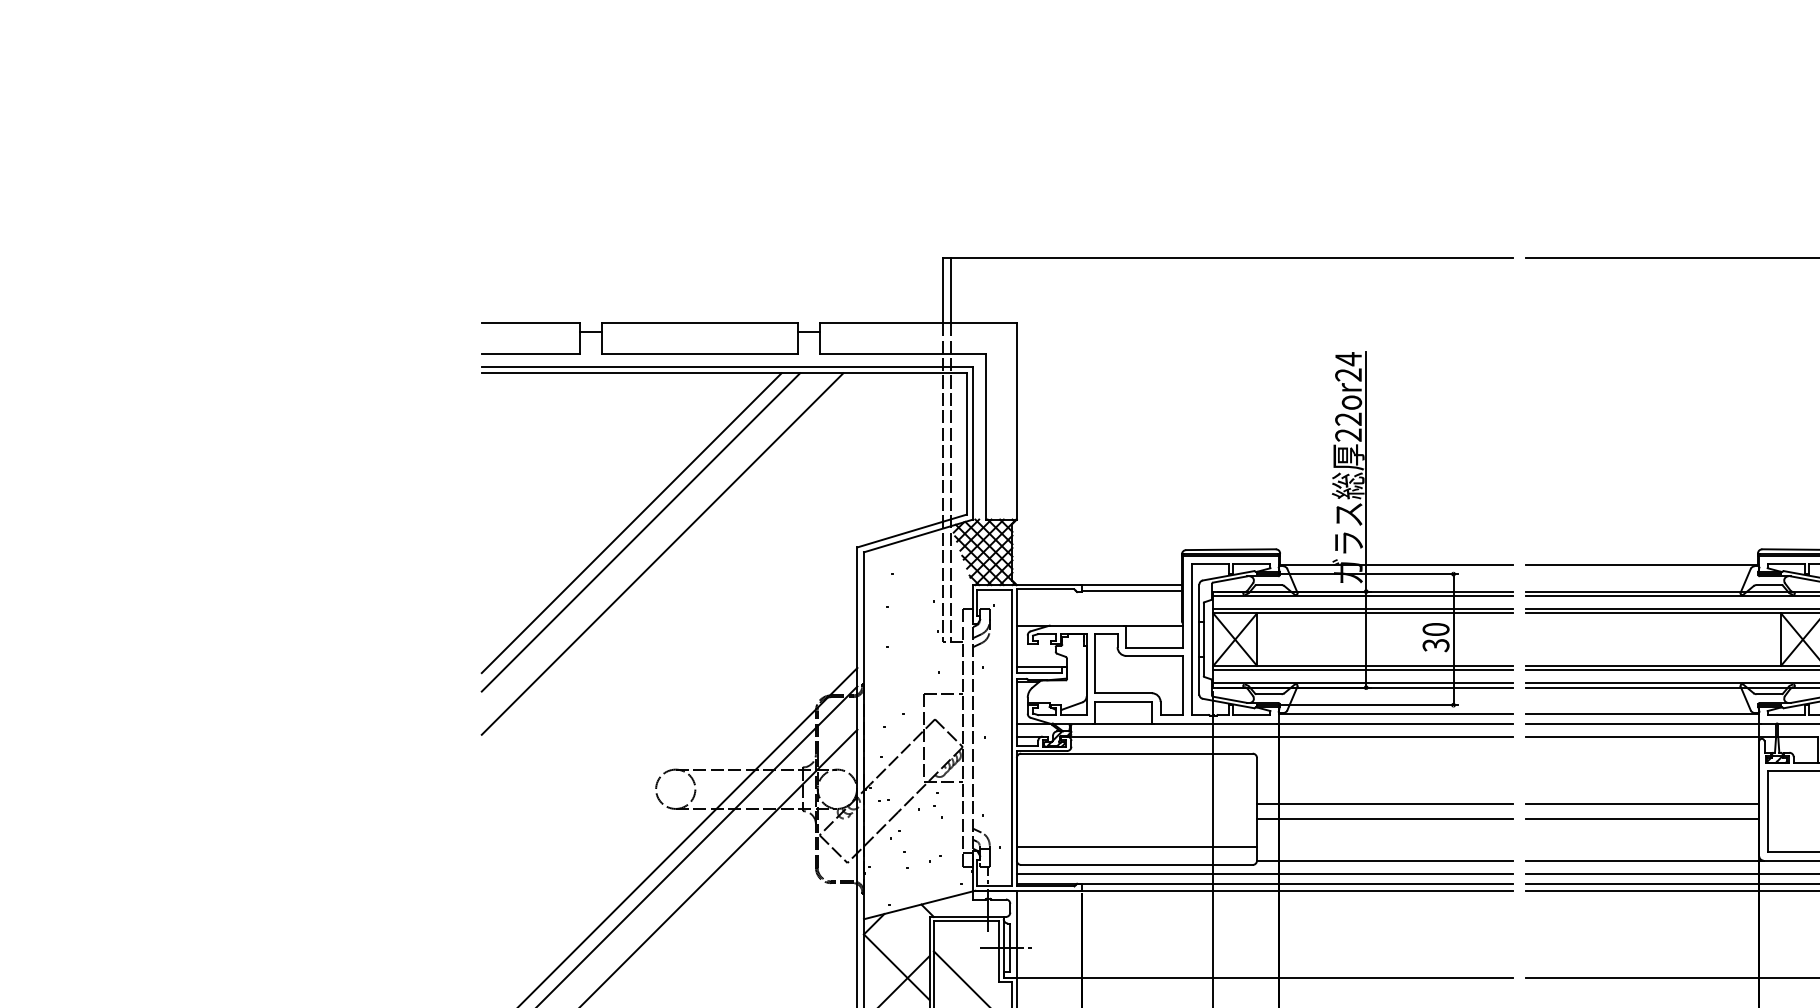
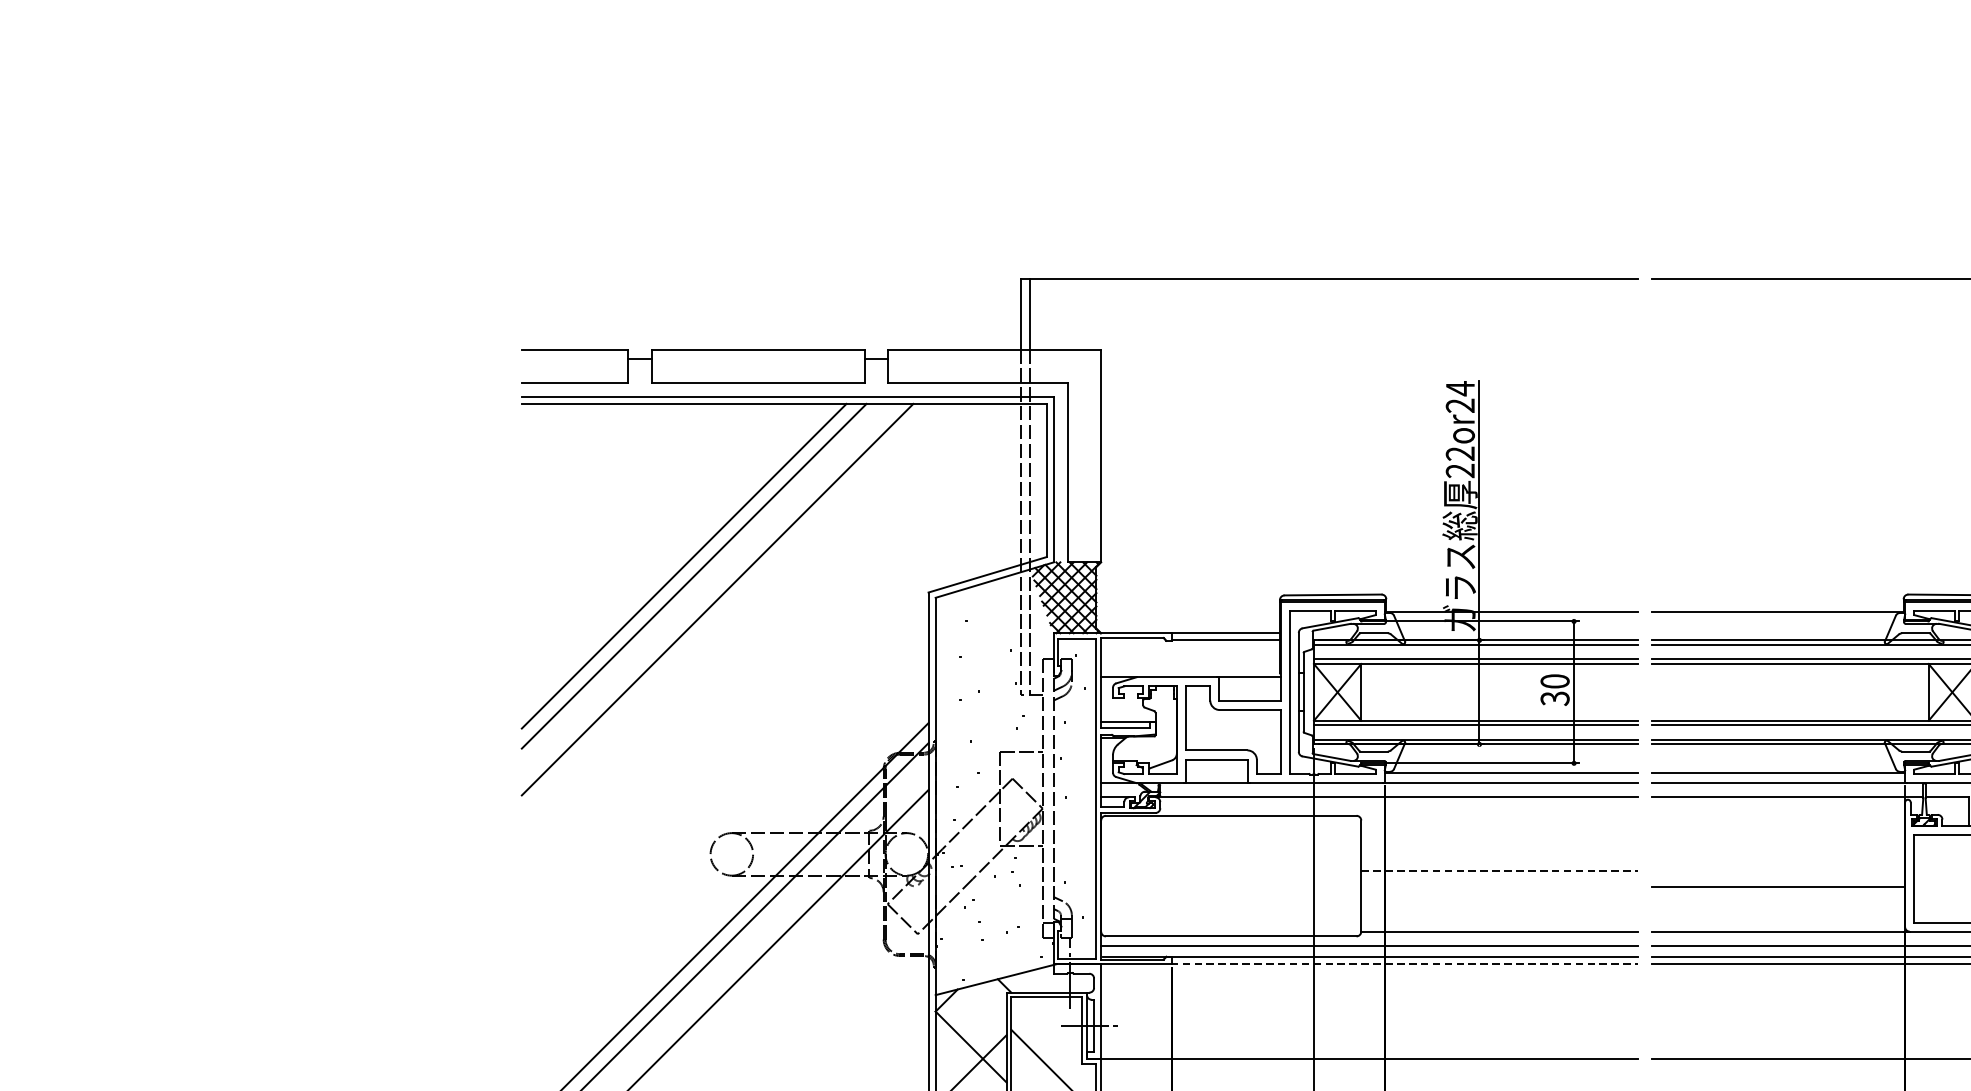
line: (1384, 804) -> (1499, 870), solid -> dashed
line: (1642, 804) -> (1778, 870), removed
line: (1384, 819) -> (1499, 887), removed
line: (1136, 847) -> (1230, 917), removed
line: (1296, 890) -> (1404, 964), solid -> dashed

